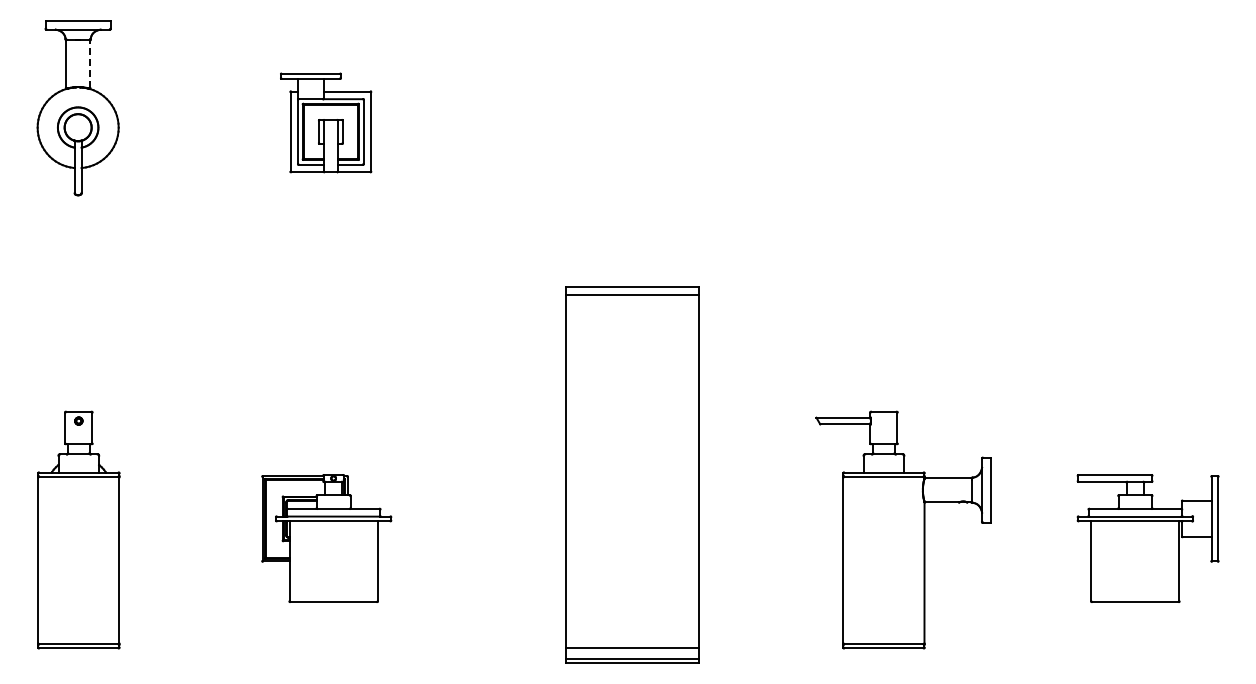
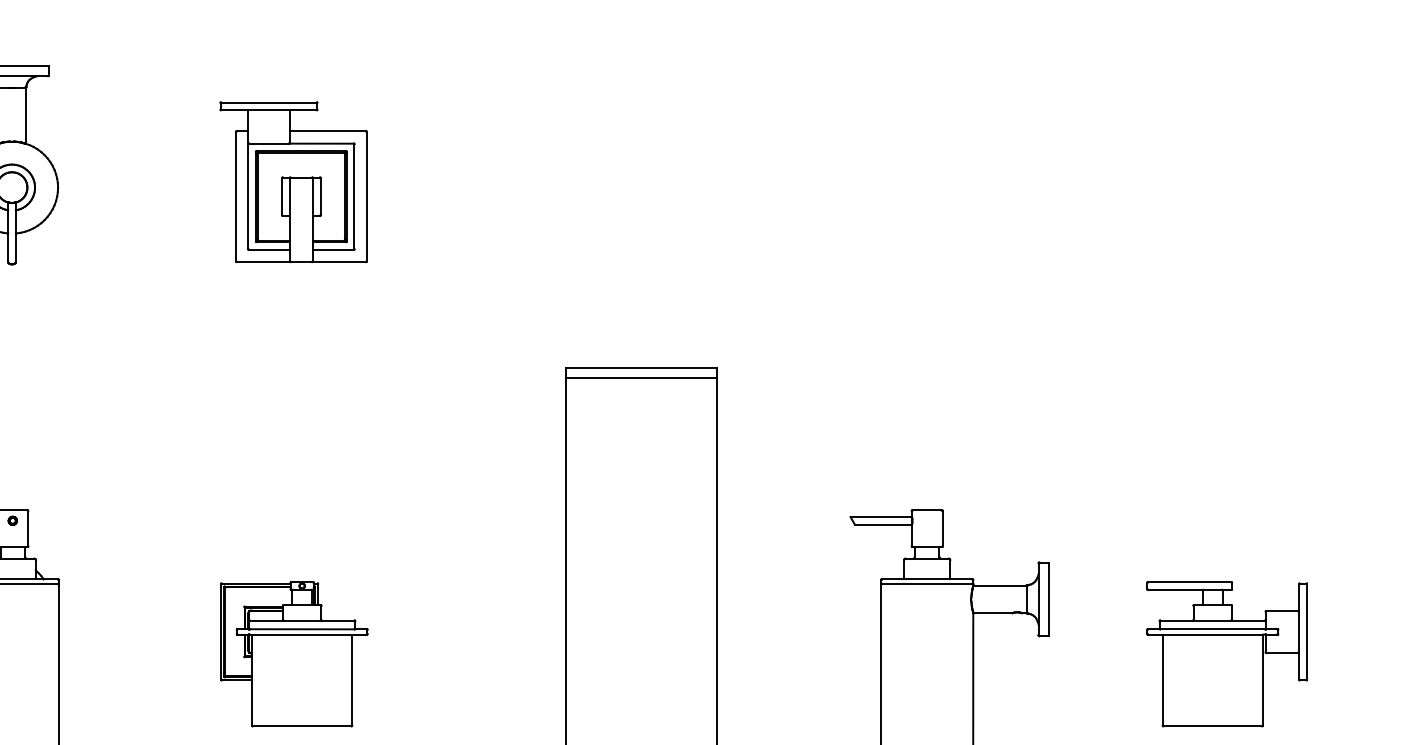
line: (90, 64) -> (26, 115), dashed -> solid
part: (325, 122) -> (292, 181), size x1.43

